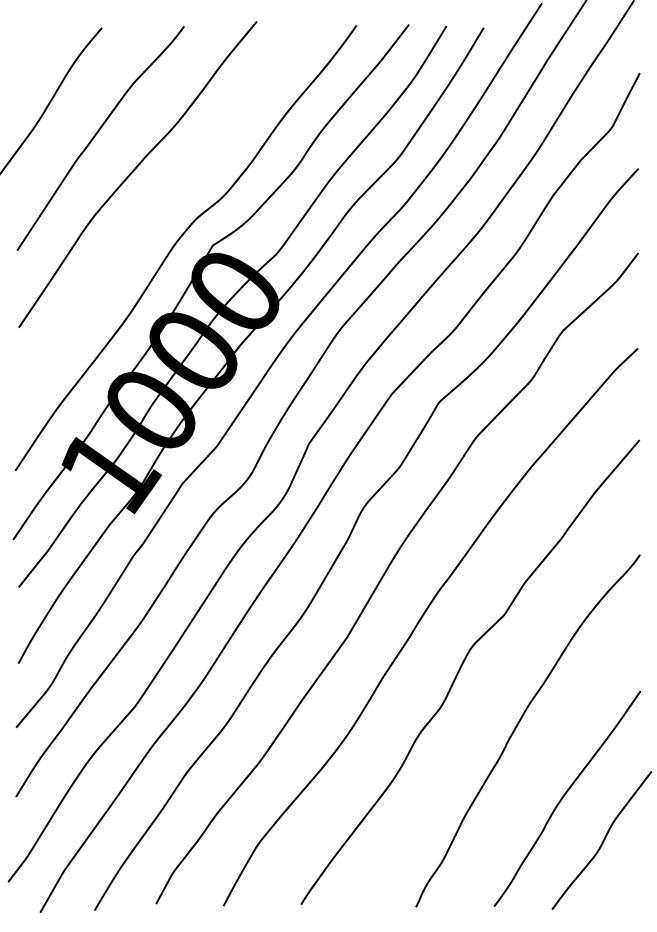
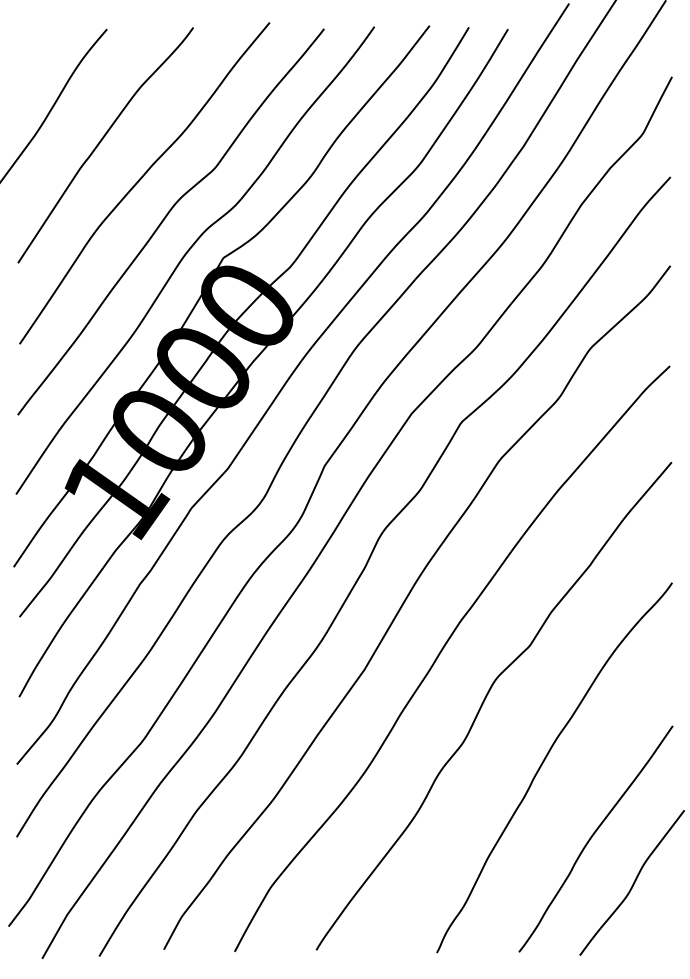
curve: (158, 207) -> (166, 217), added

